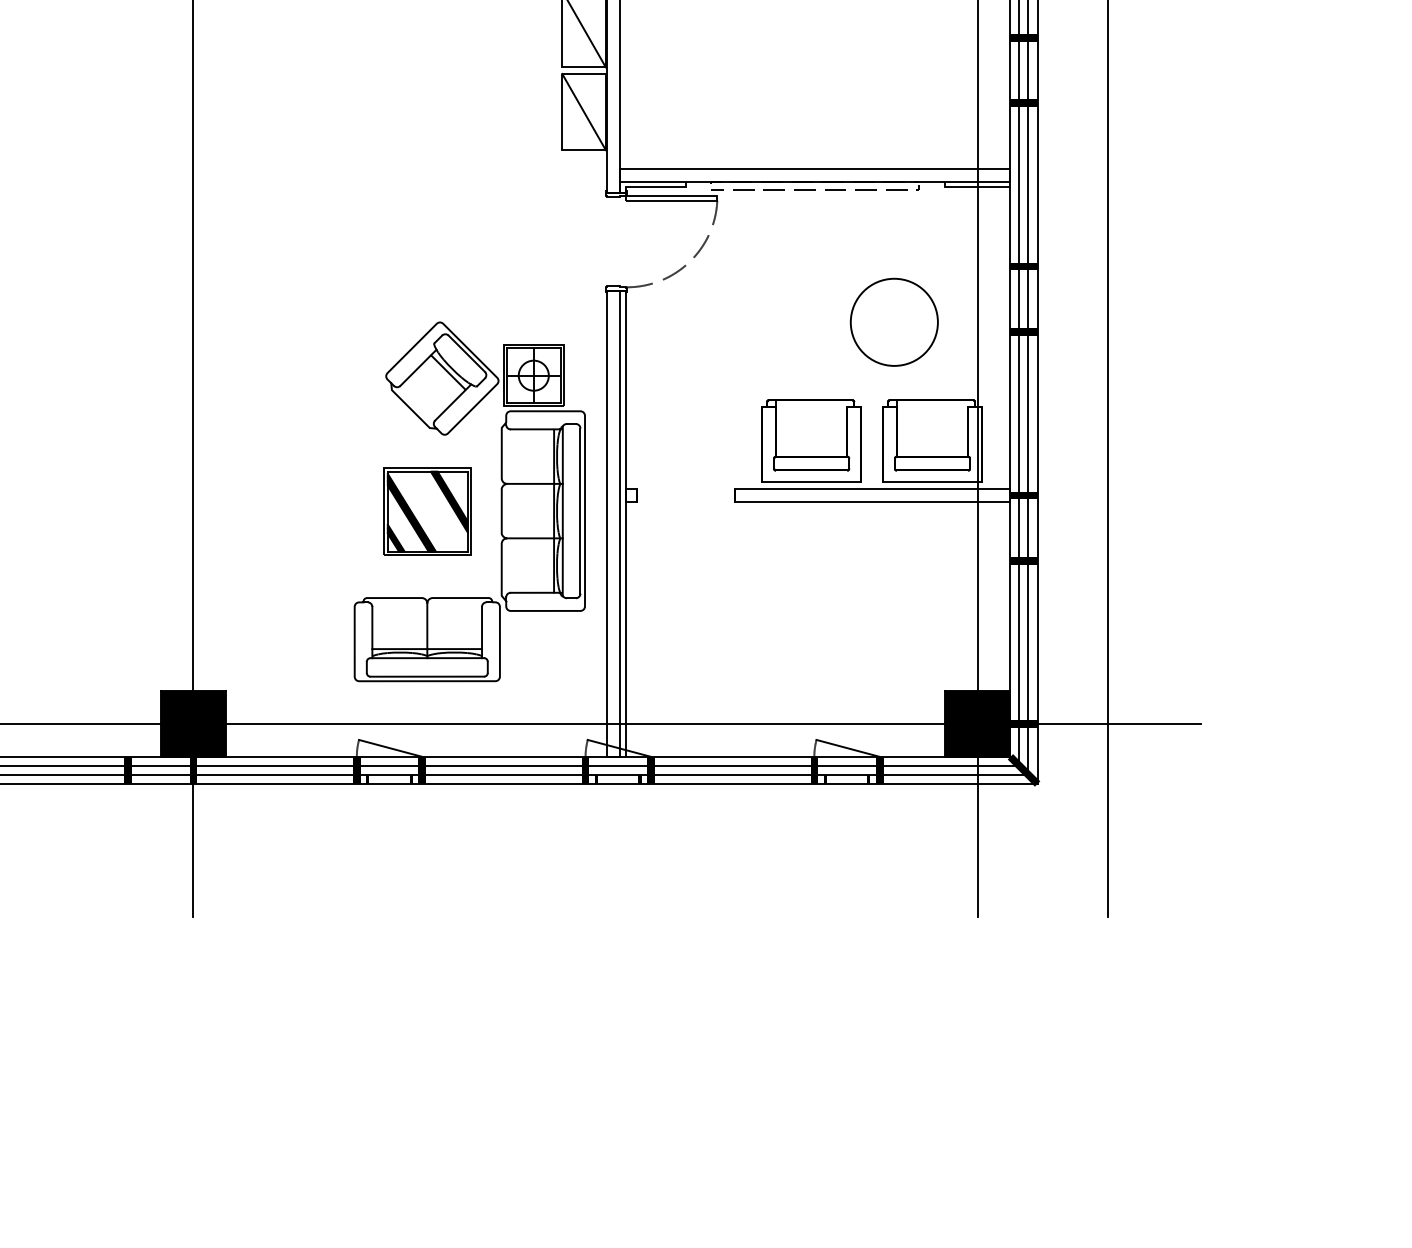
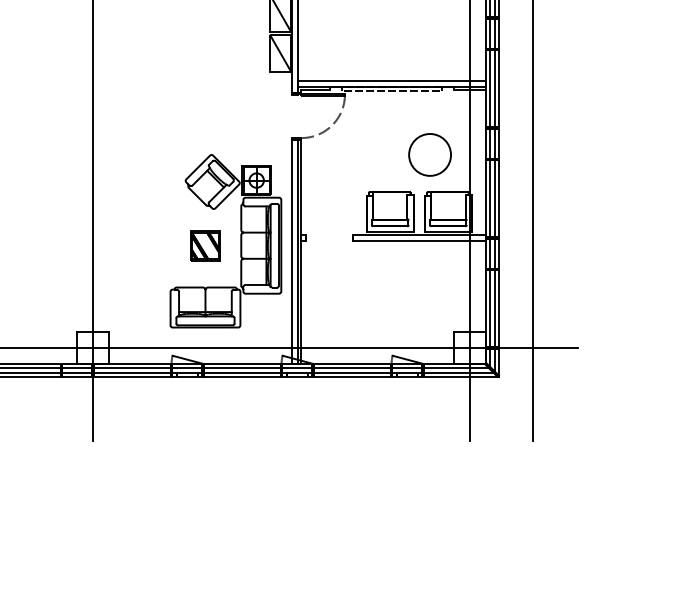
part: (427, 510) -> (205, 245), size x0.7
fill: (192, 722) -> (92, 347), removed
fill: (976, 722) -> (469, 347), removed

